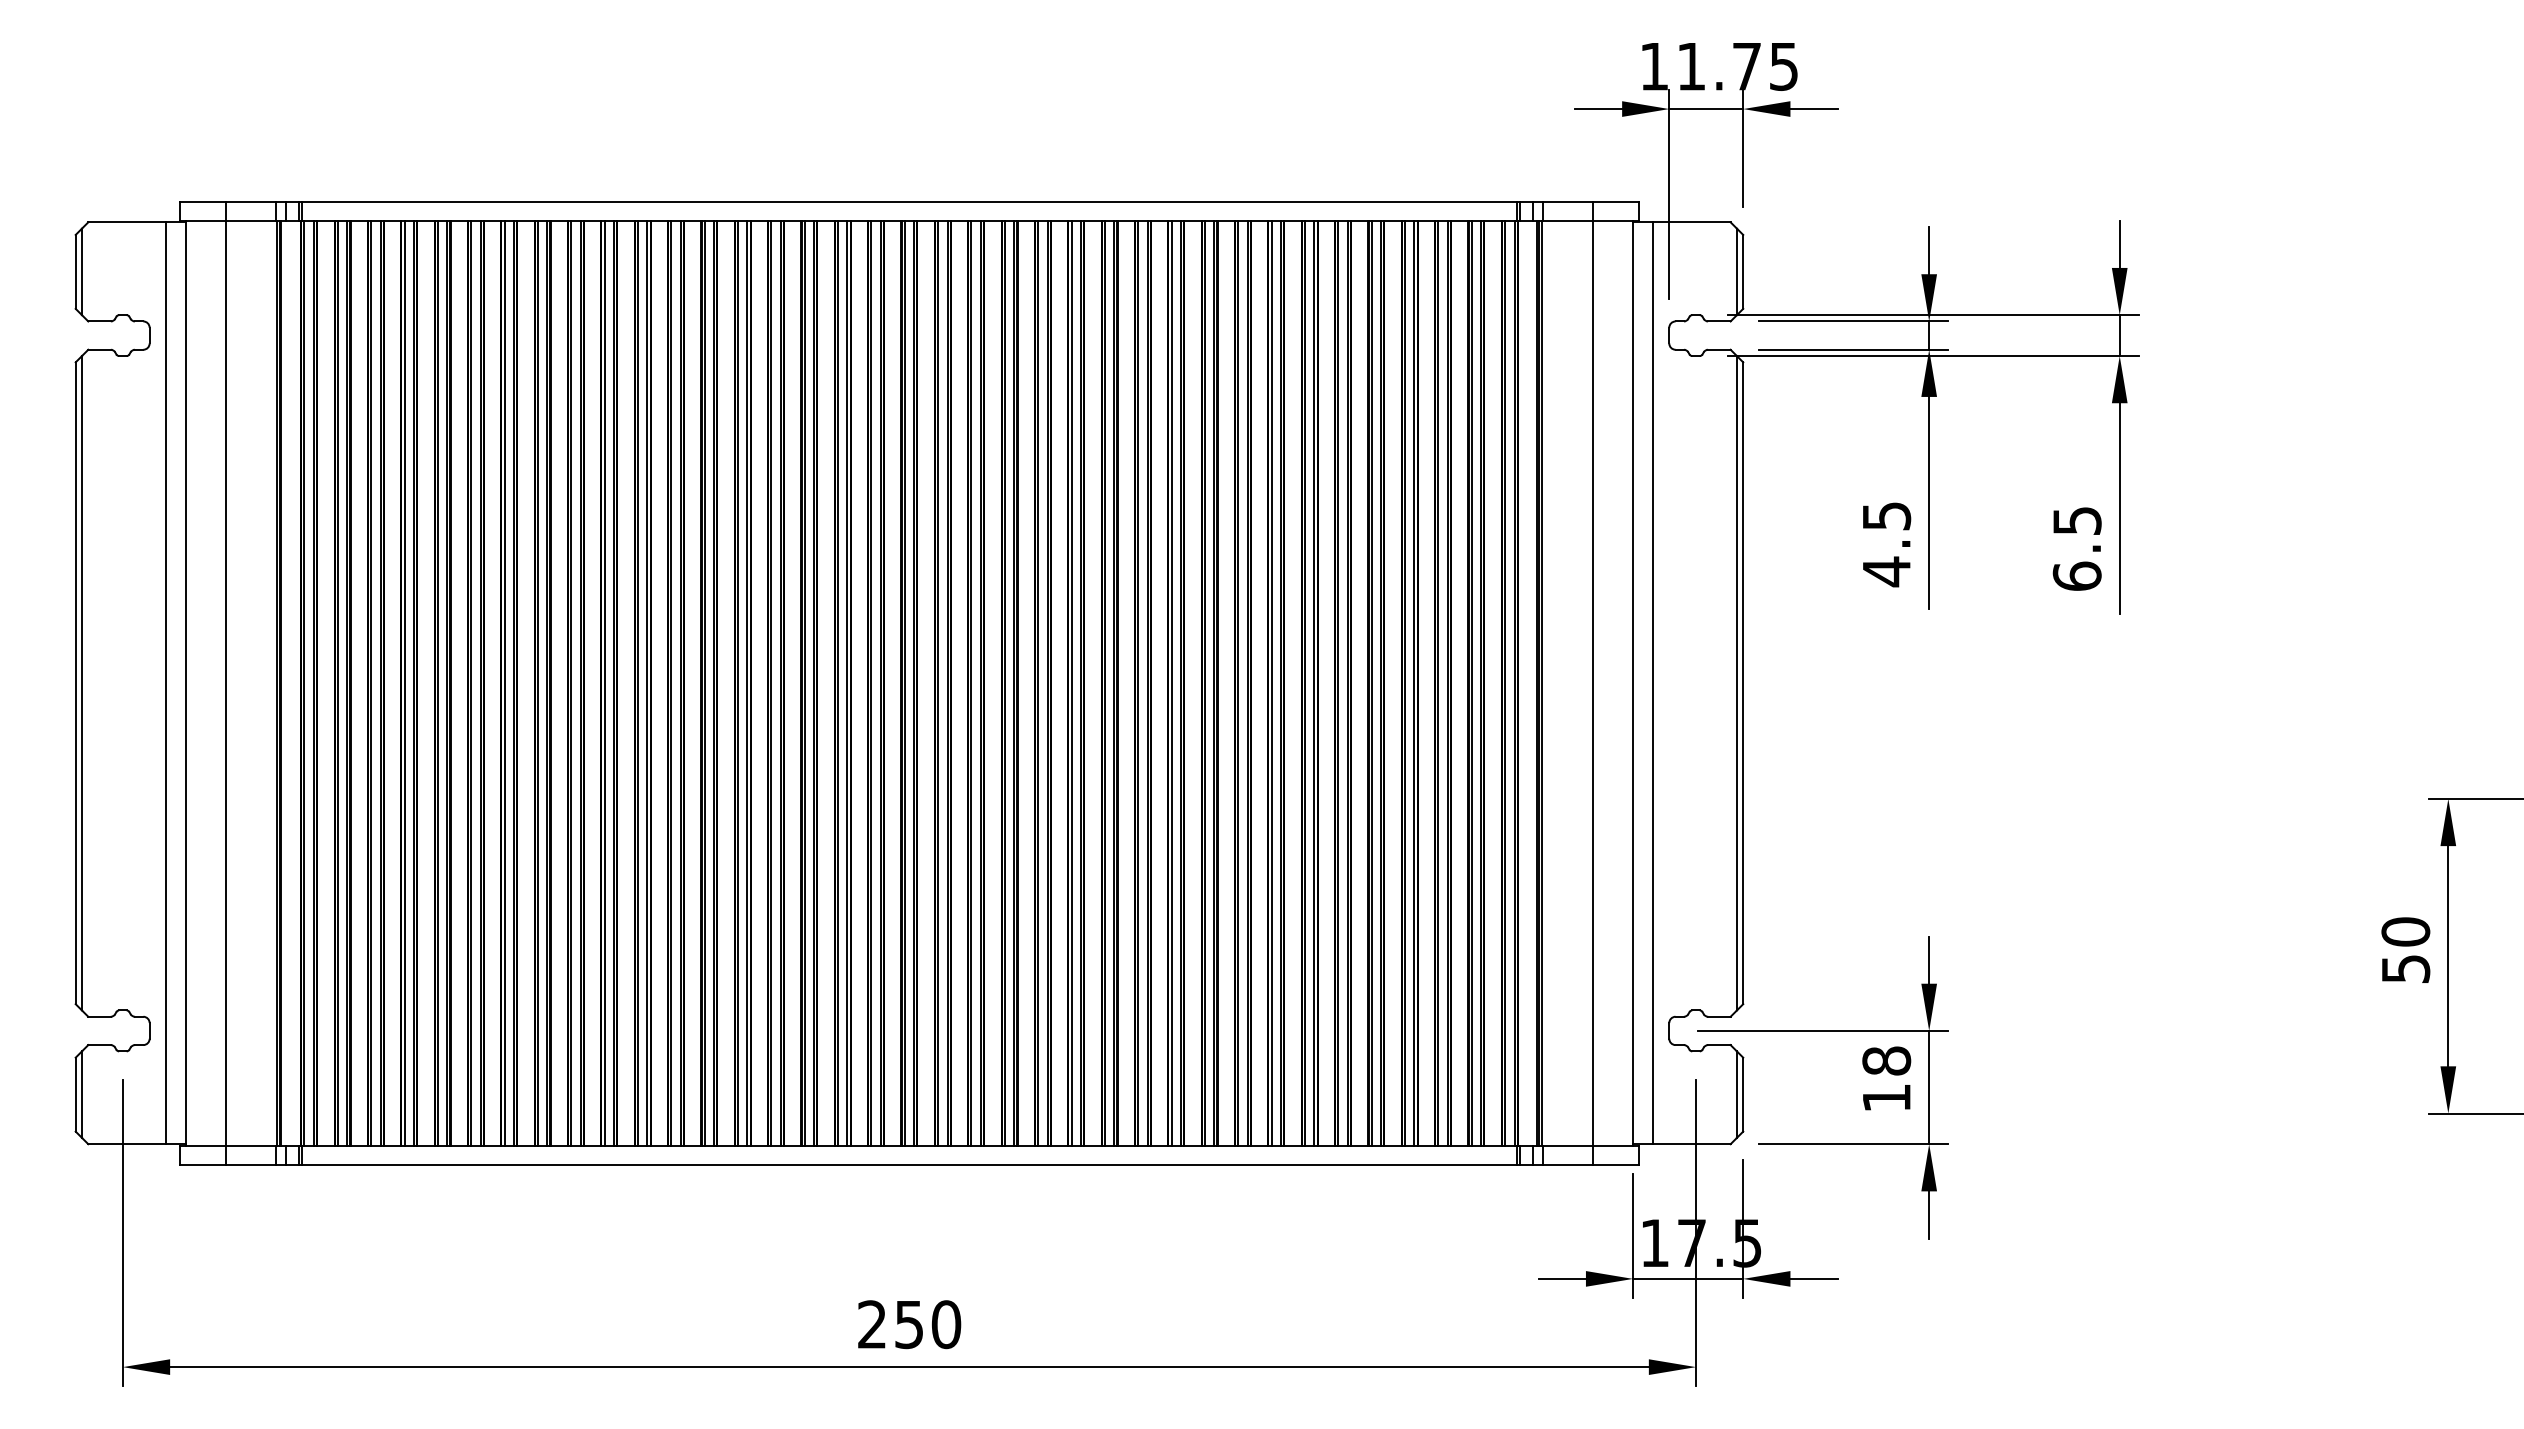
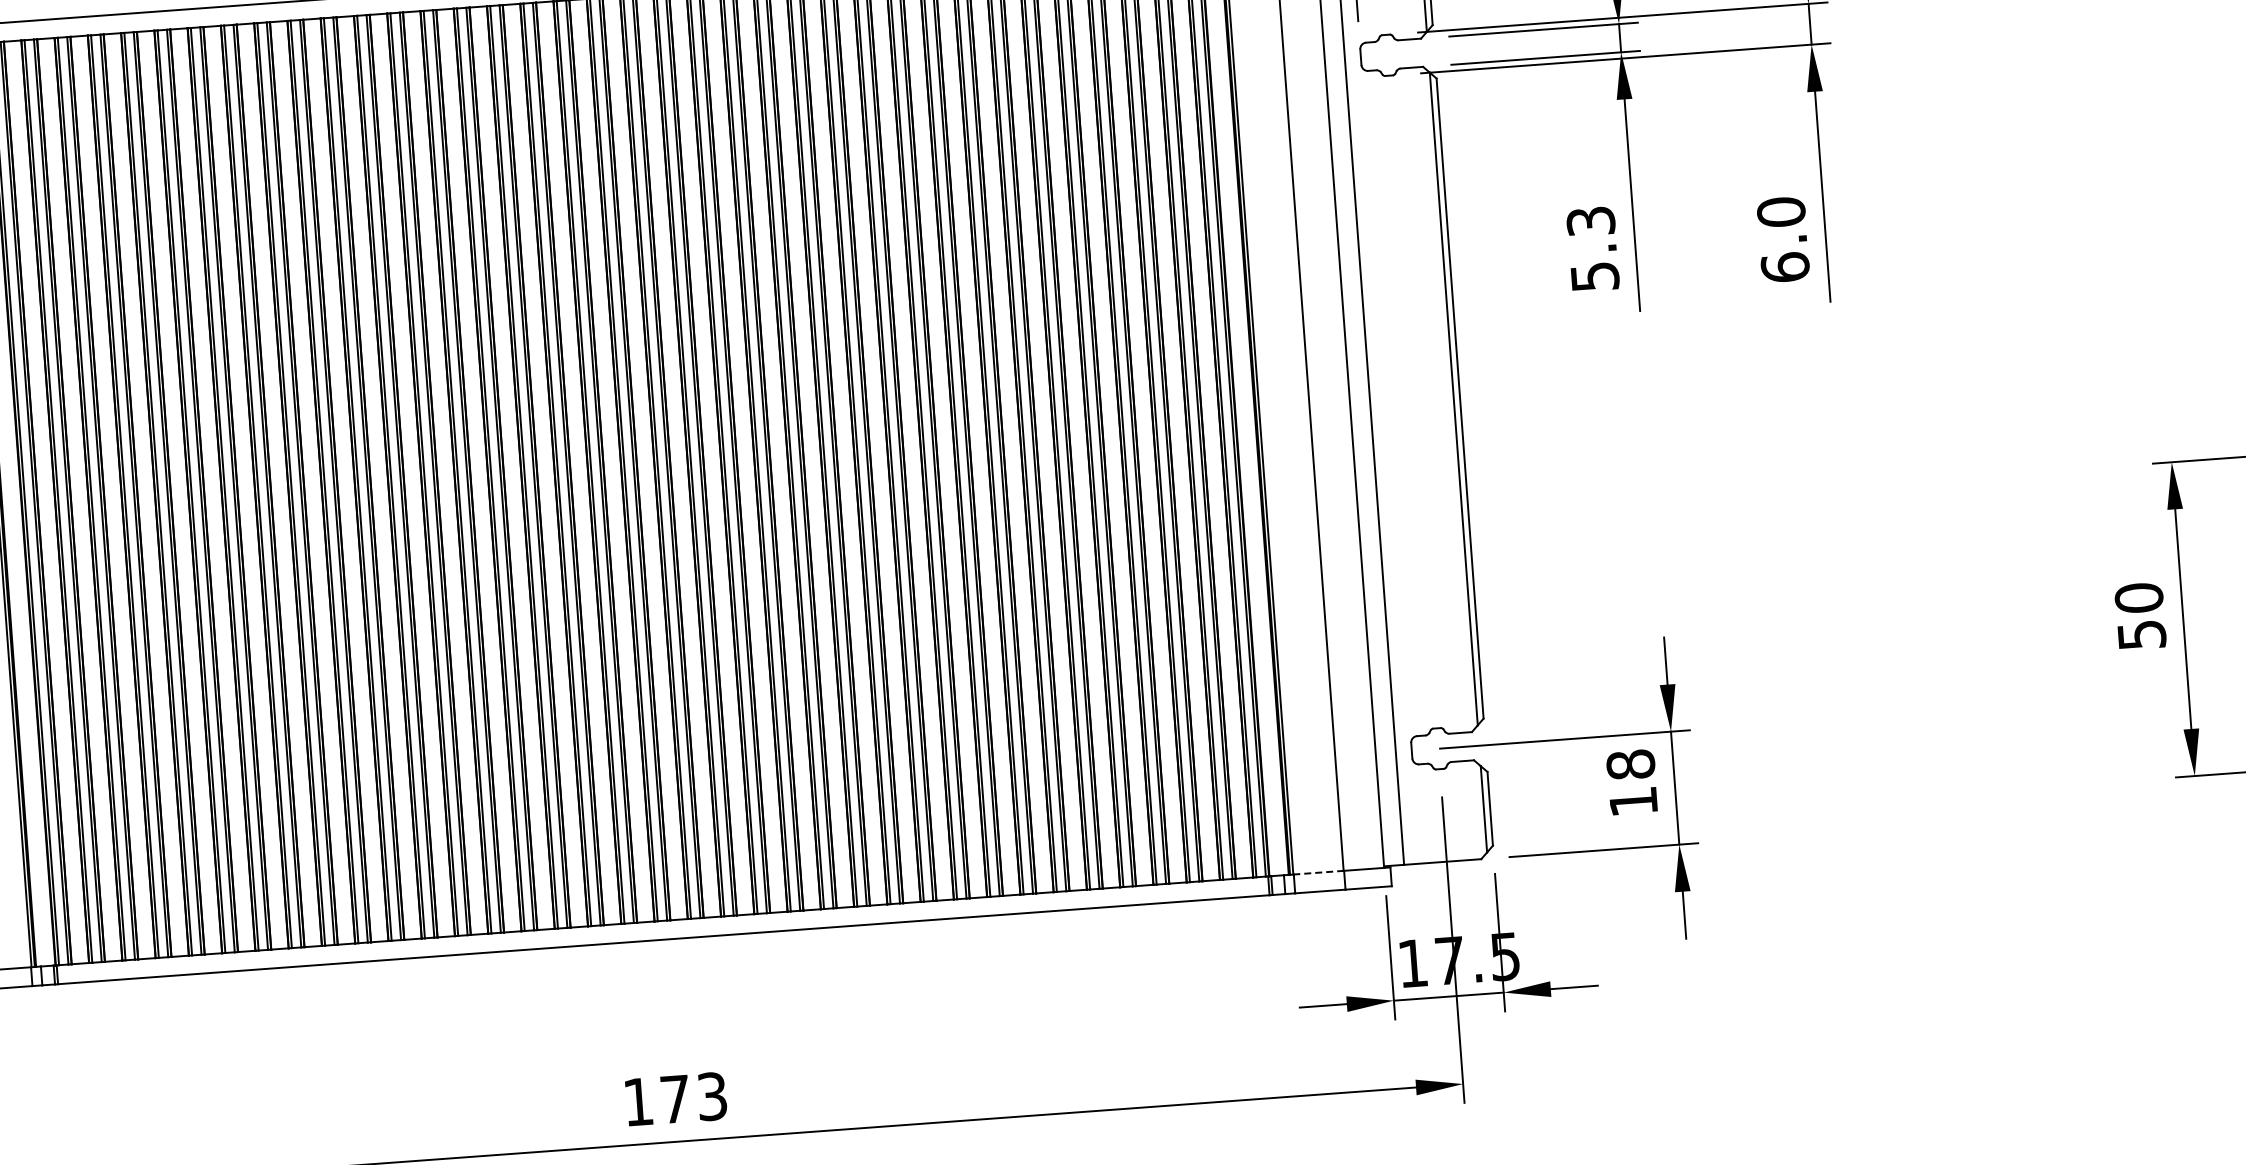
text: (2076, 520) -> (1780, 211), 6.5 -> 6.0
text: (1886, 544) -> (1592, 249), 4.5 -> 5.3
line: (1567, 1145) -> (1318, 872), solid -> dashed
text: (909, 1324) -> (675, 1099), 250 -> 173

